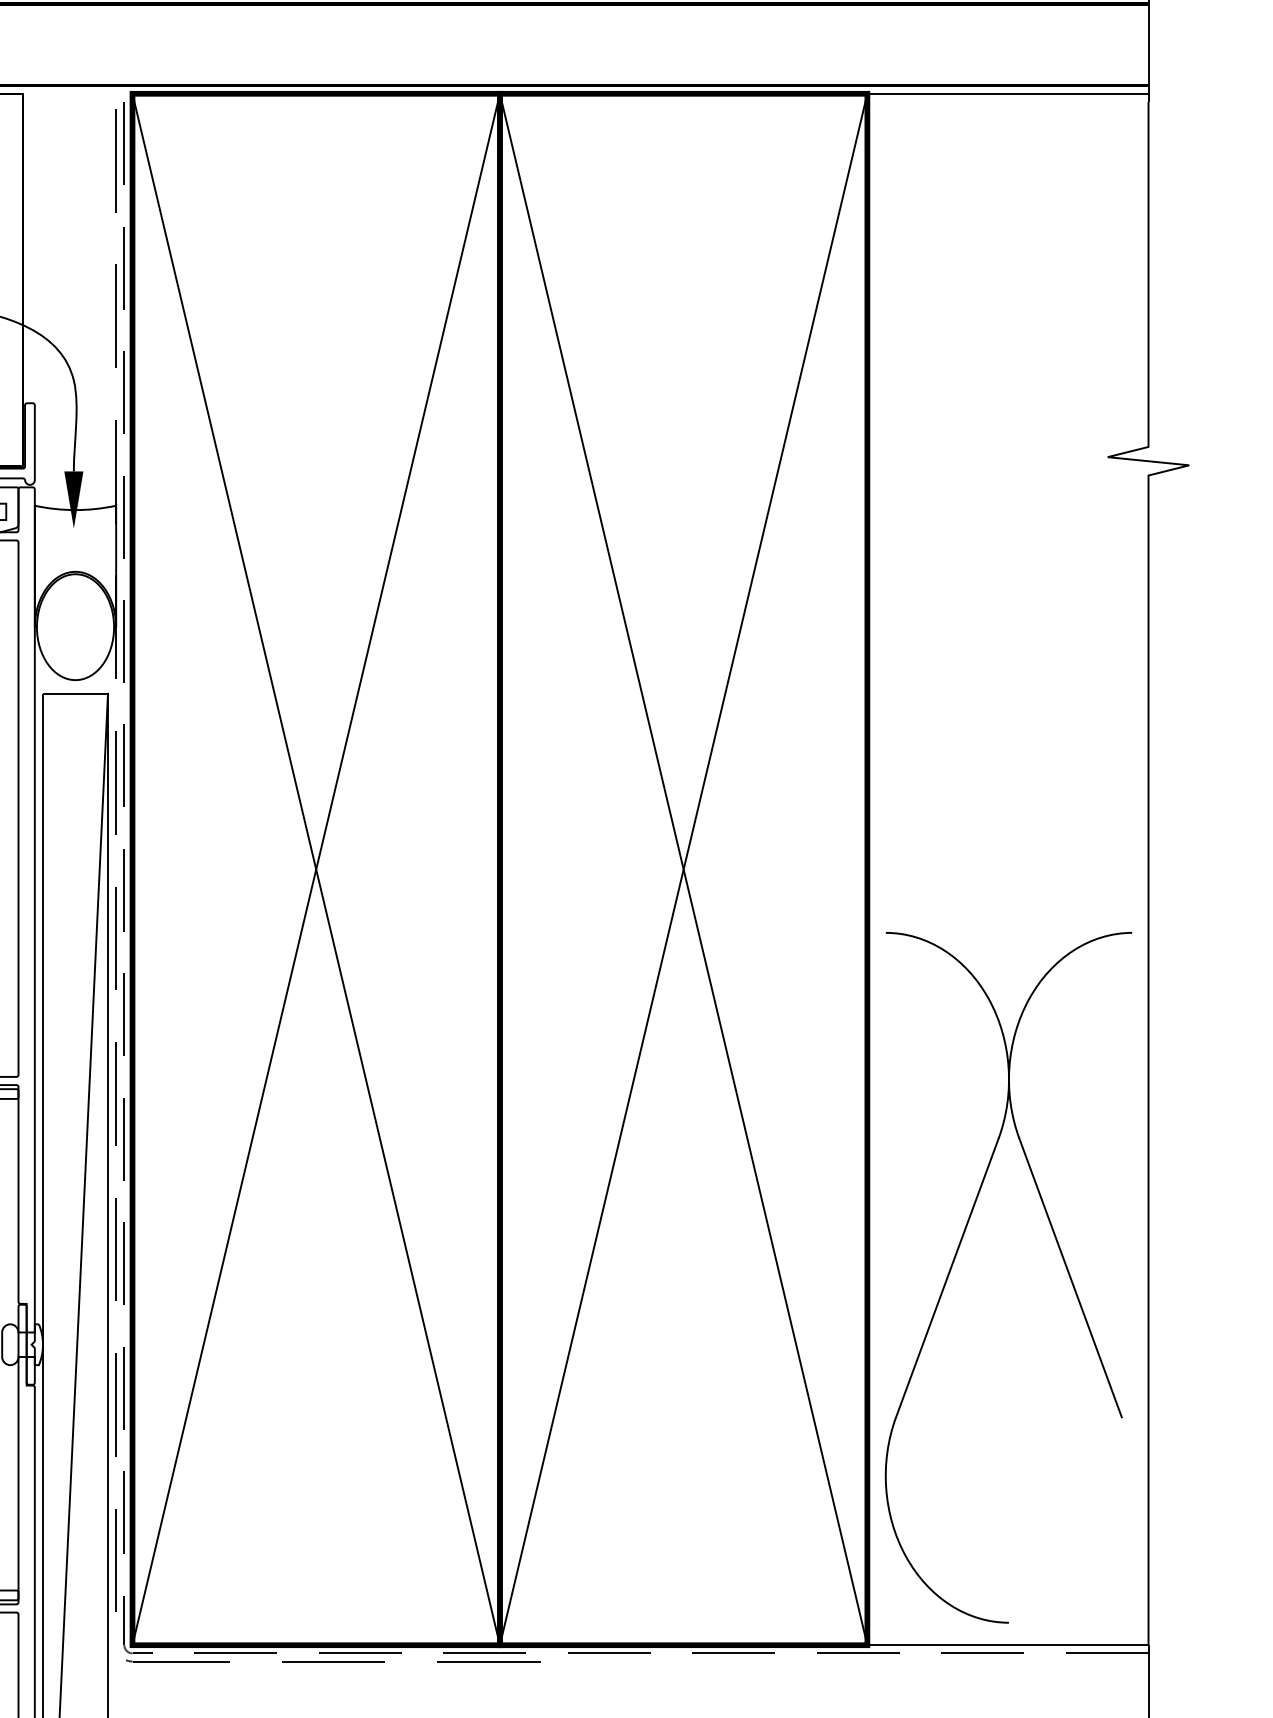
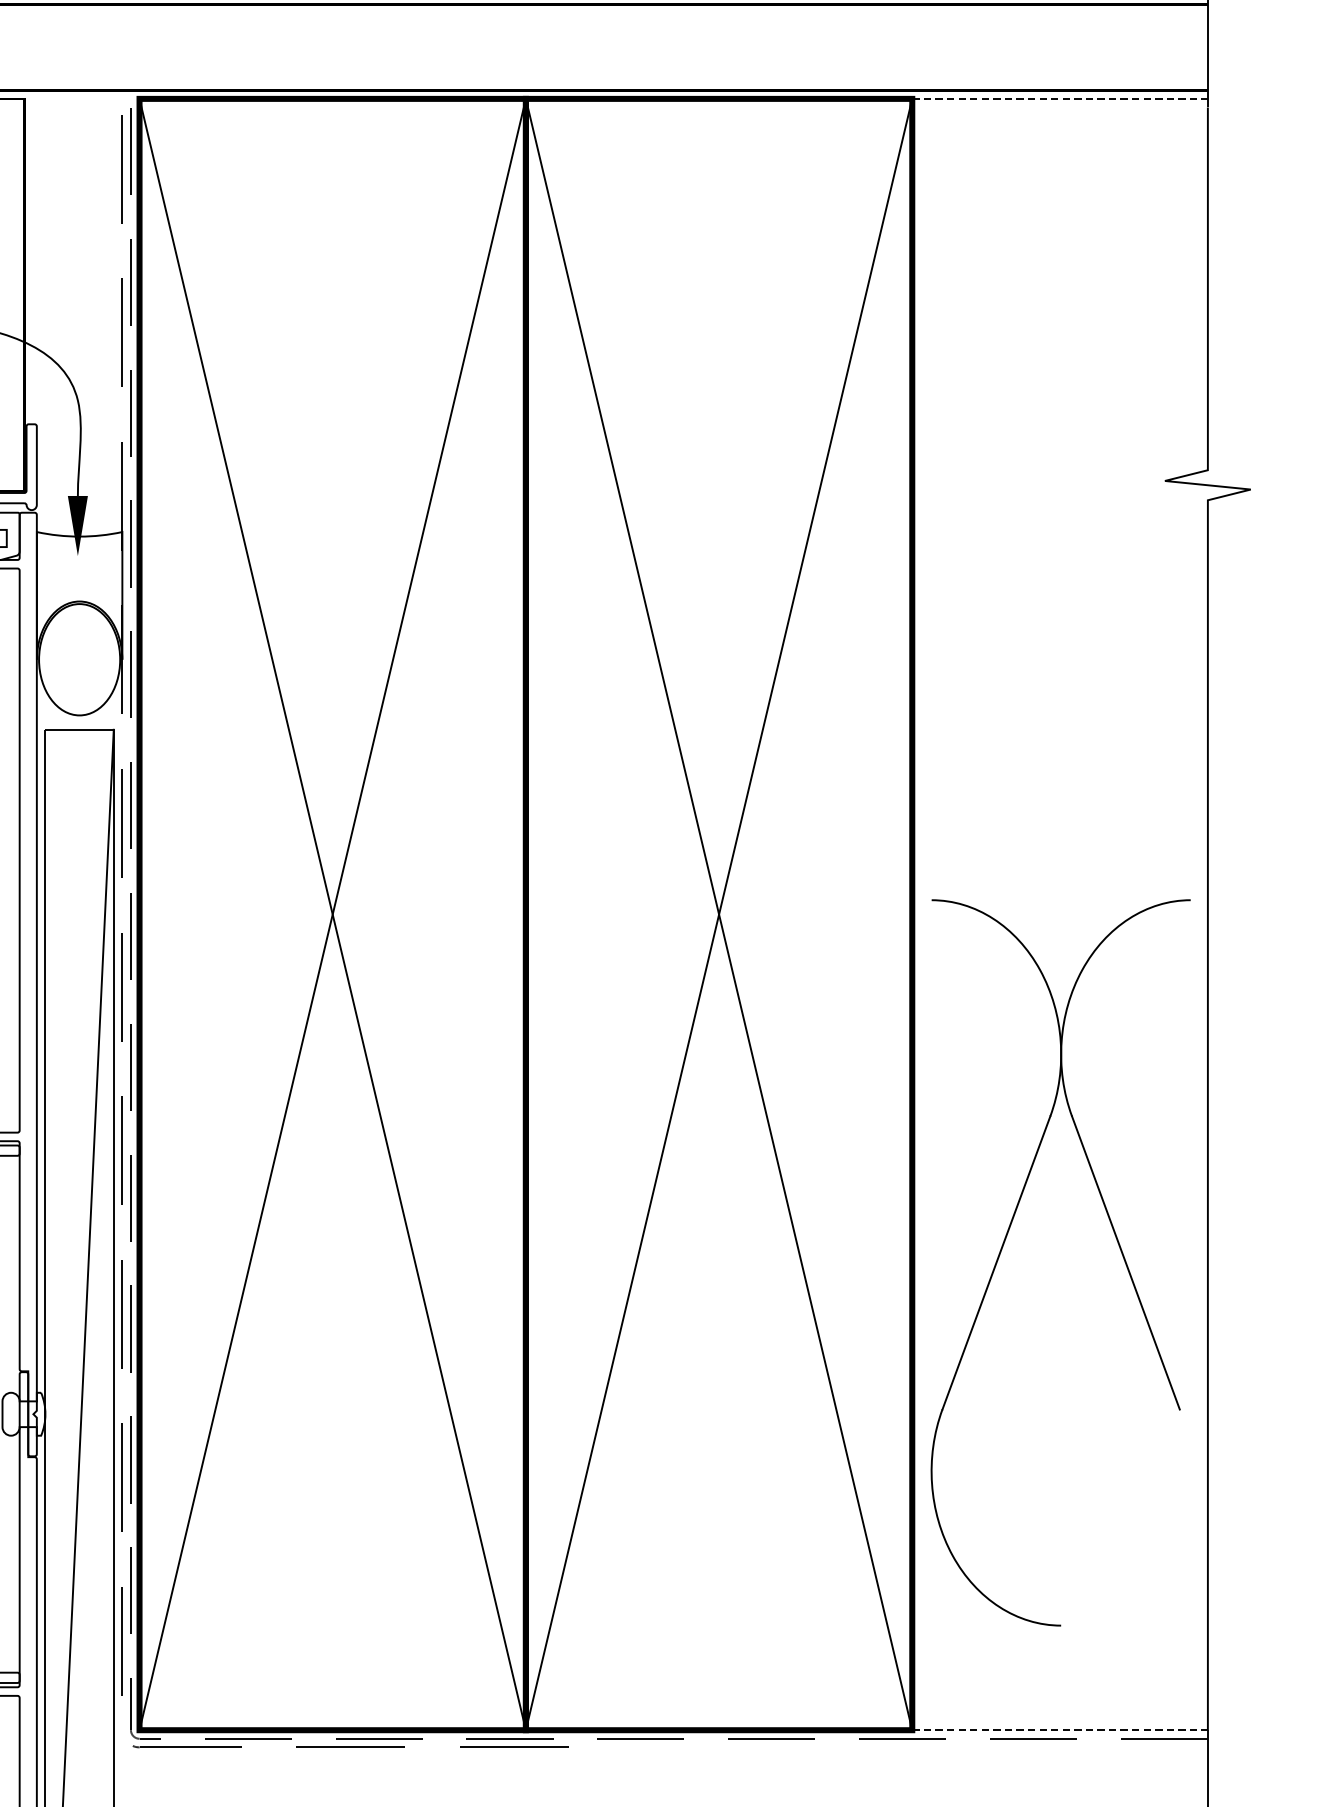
line: (1007, 93) -> (1059, 98), solid -> dashed
part: (955, 1259) -> (1004, 1243), moved
line: (1007, 1645) -> (1059, 1730), solid -> dashed

